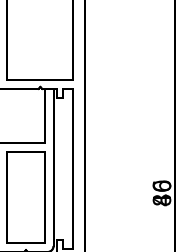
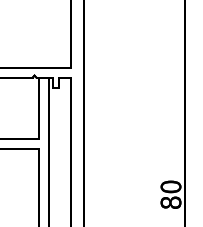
text: (161, 193) -> (170, 195), 46 -> 80

